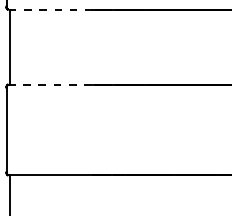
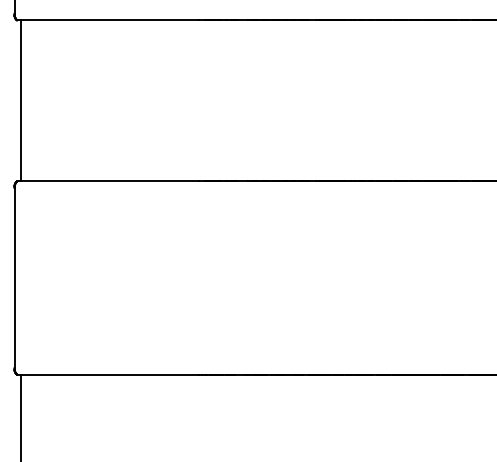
line: (49, 9) -> (106, 20), dashed -> solid
line: (50, 84) -> (108, 180), dashed -> solid

